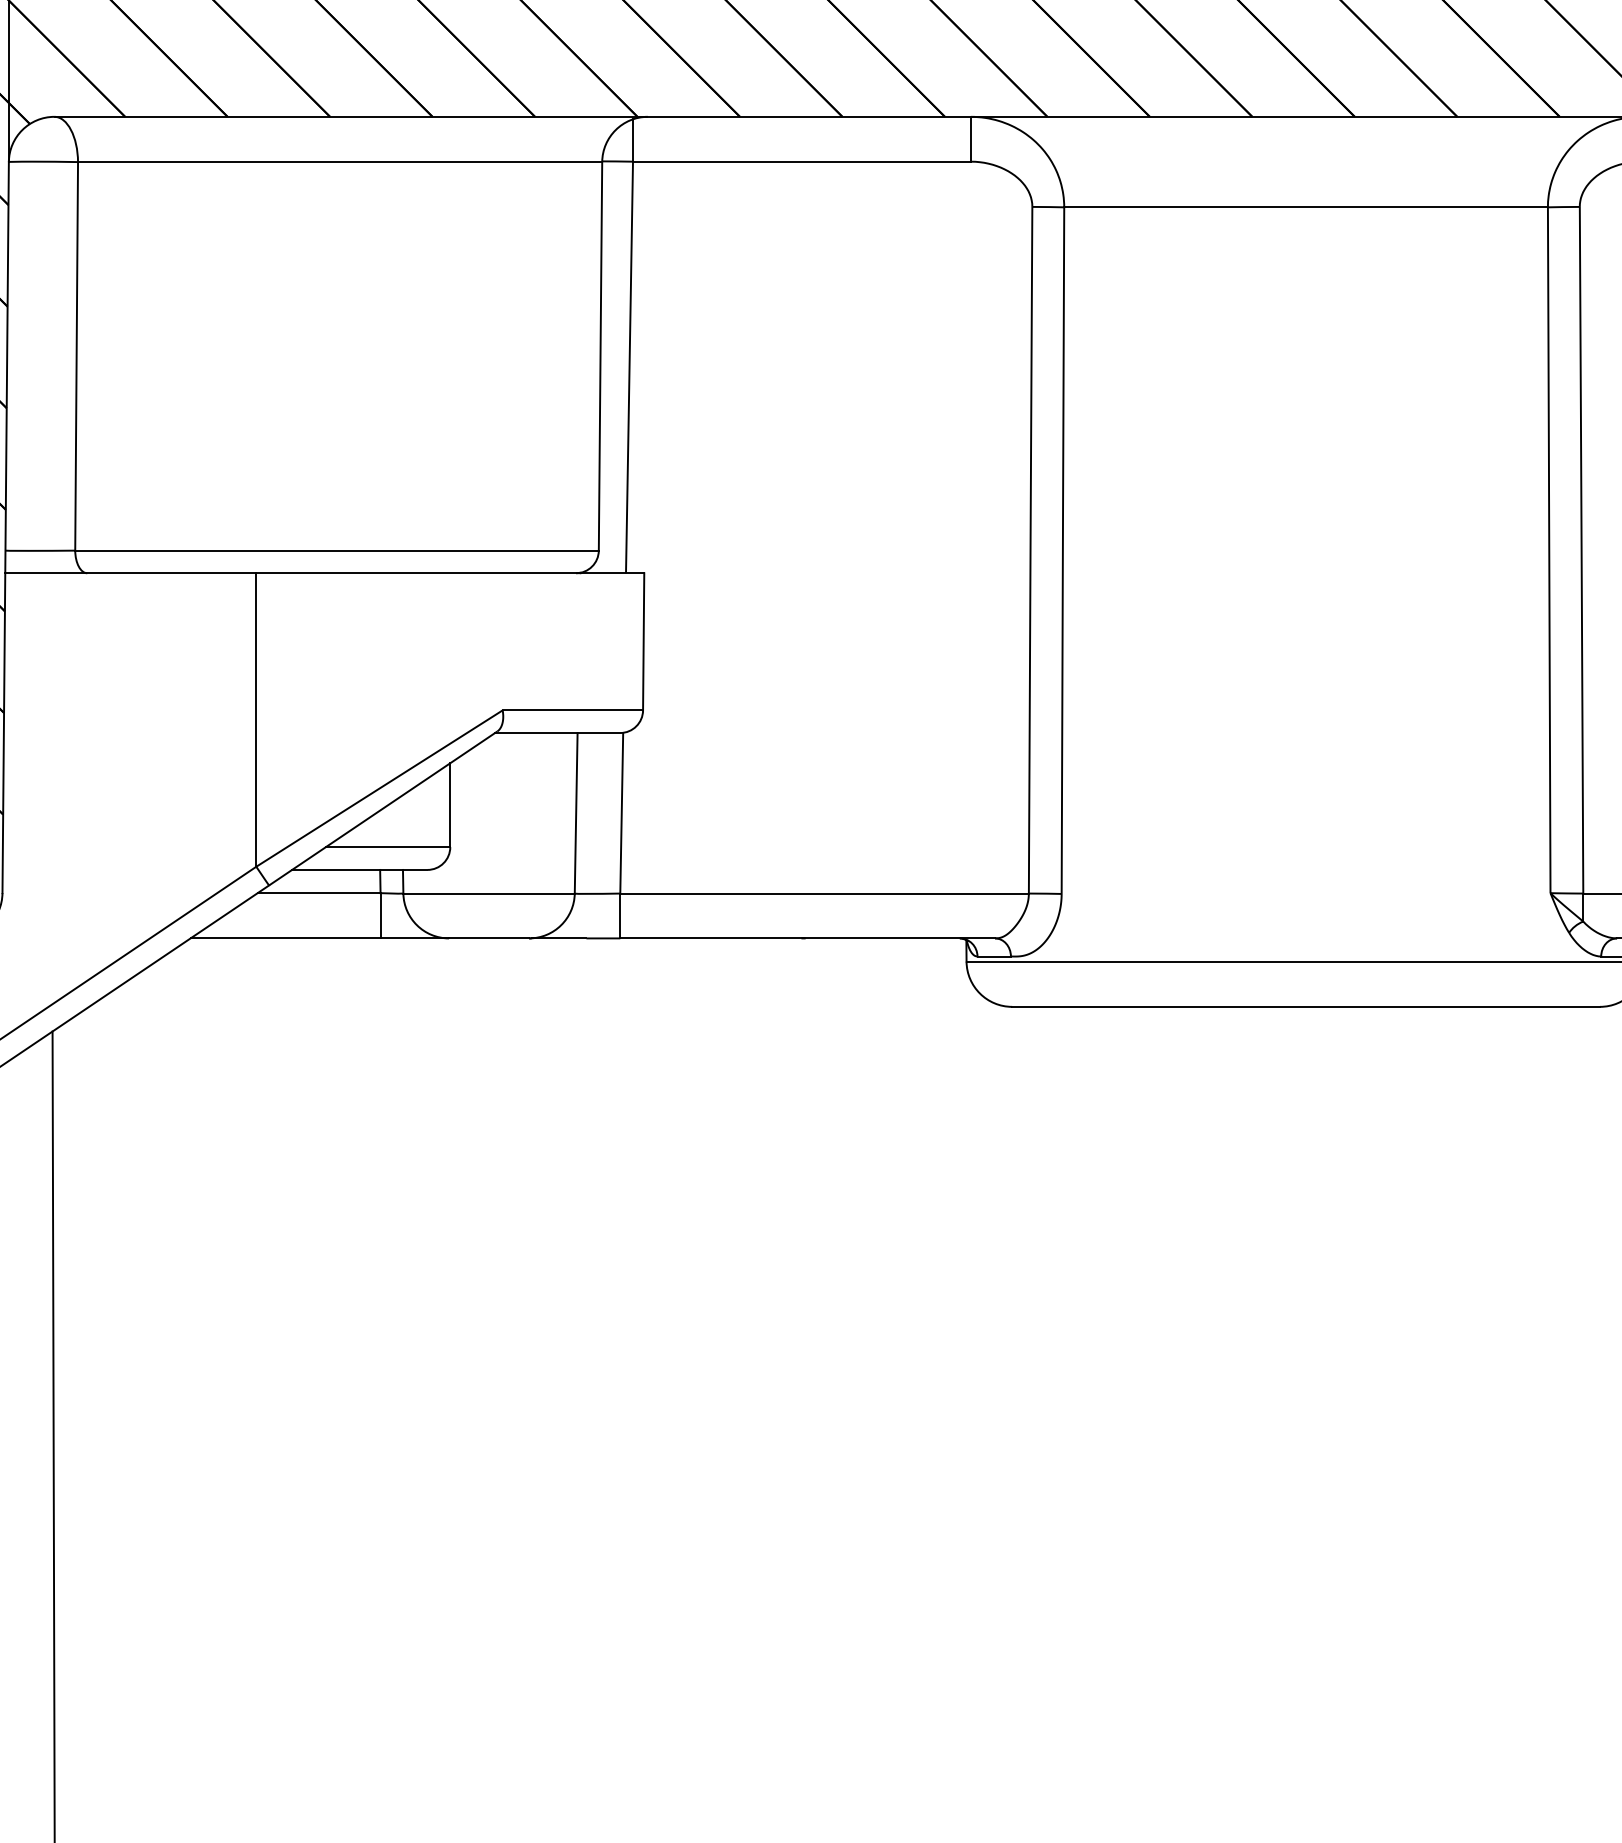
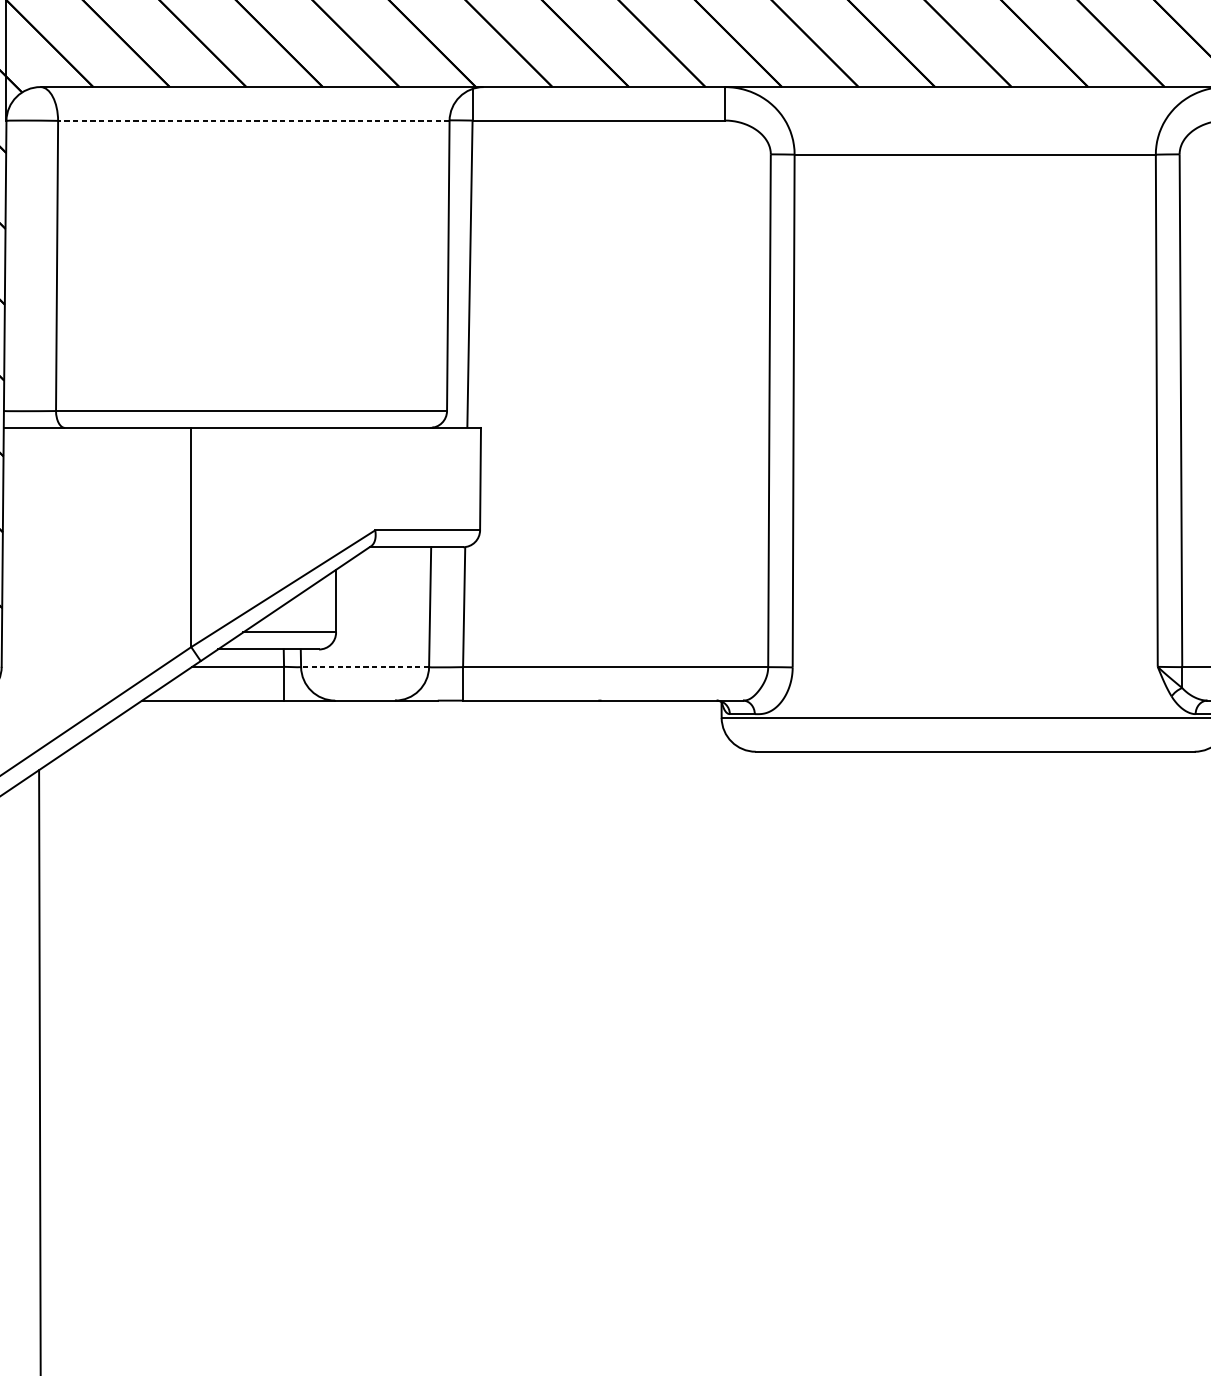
line: (339, 162) -> (253, 121), solid -> dashed
line: (489, 893) -> (365, 667), solid -> dashed

